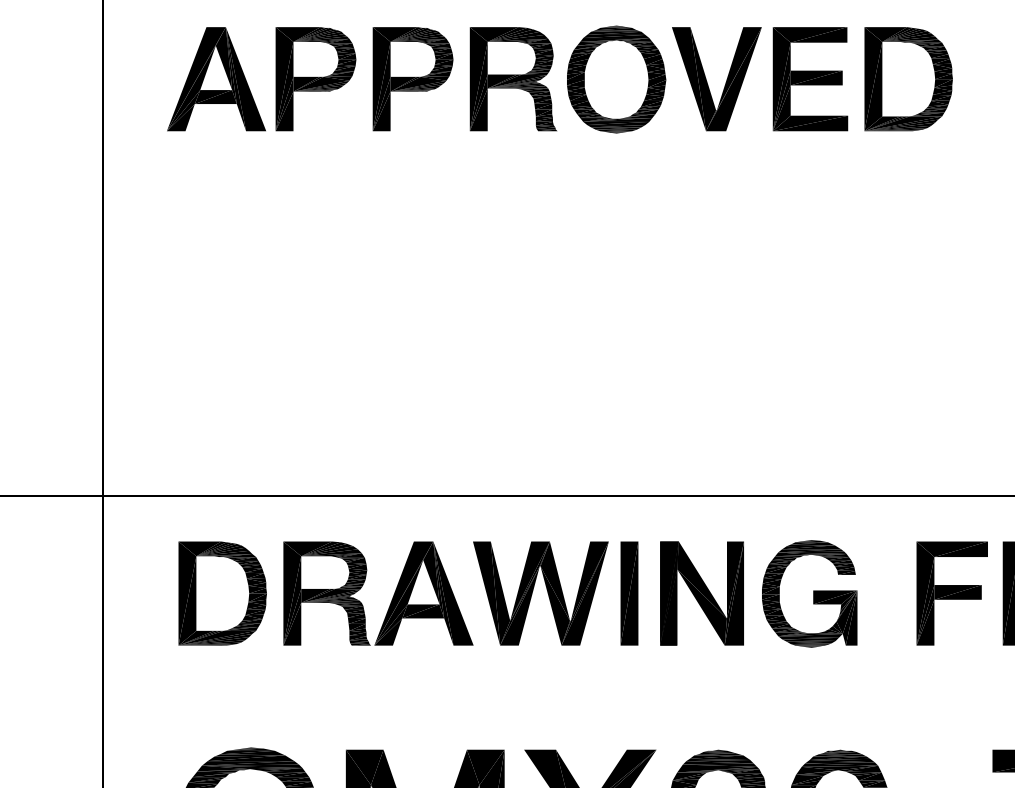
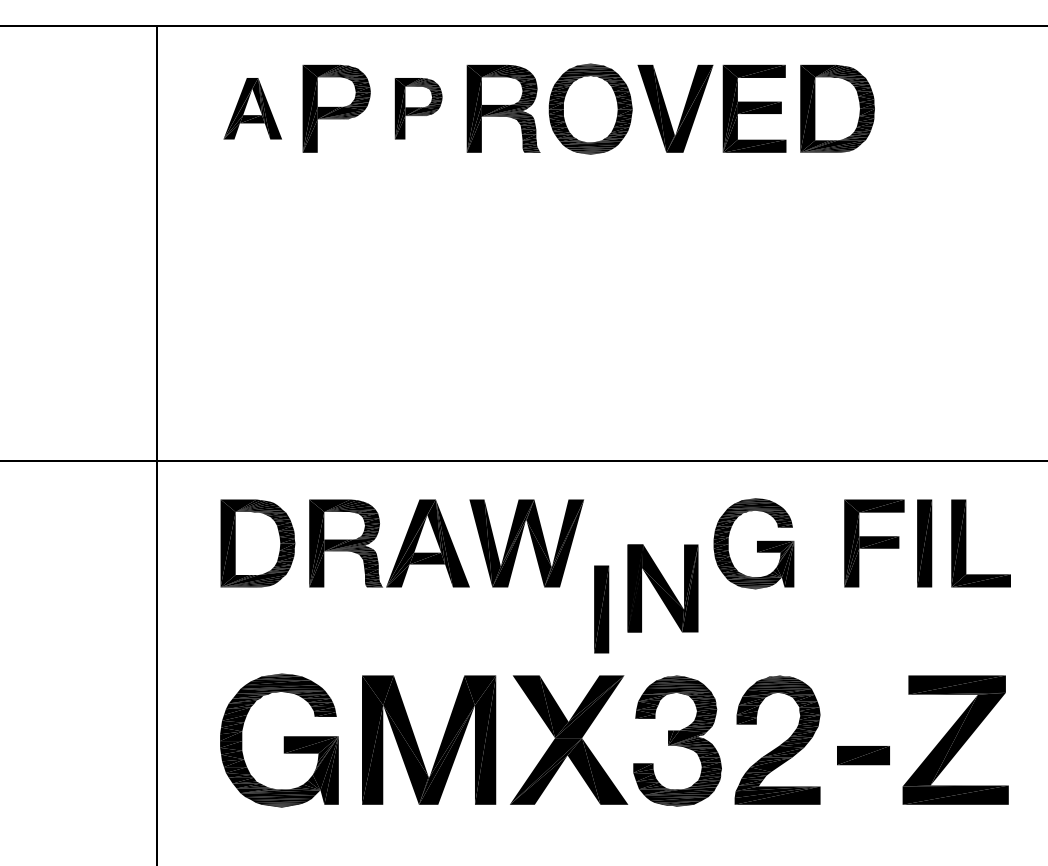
part: (216, 78) -> (252, 108), size x0.7
part: (412, 78) -> (418, 108), size x0.7
part: (629, 593) -> (601, 609), moved
part: (701, 593) -> (662, 588), moved

